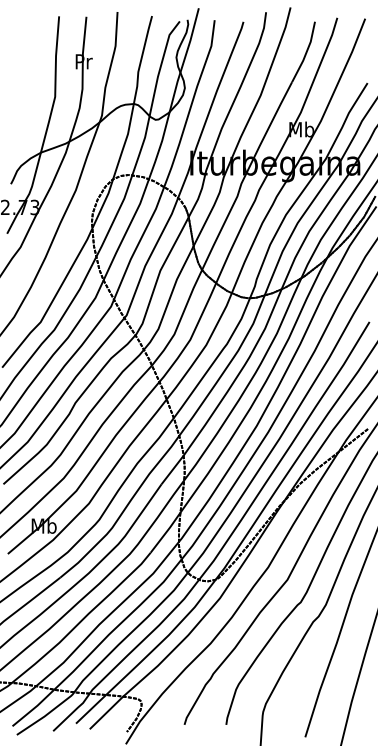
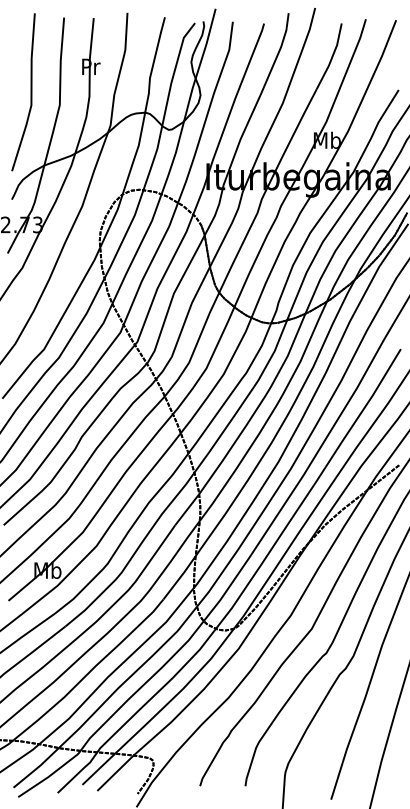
curve: (28, 84) -> (30, 91), added

